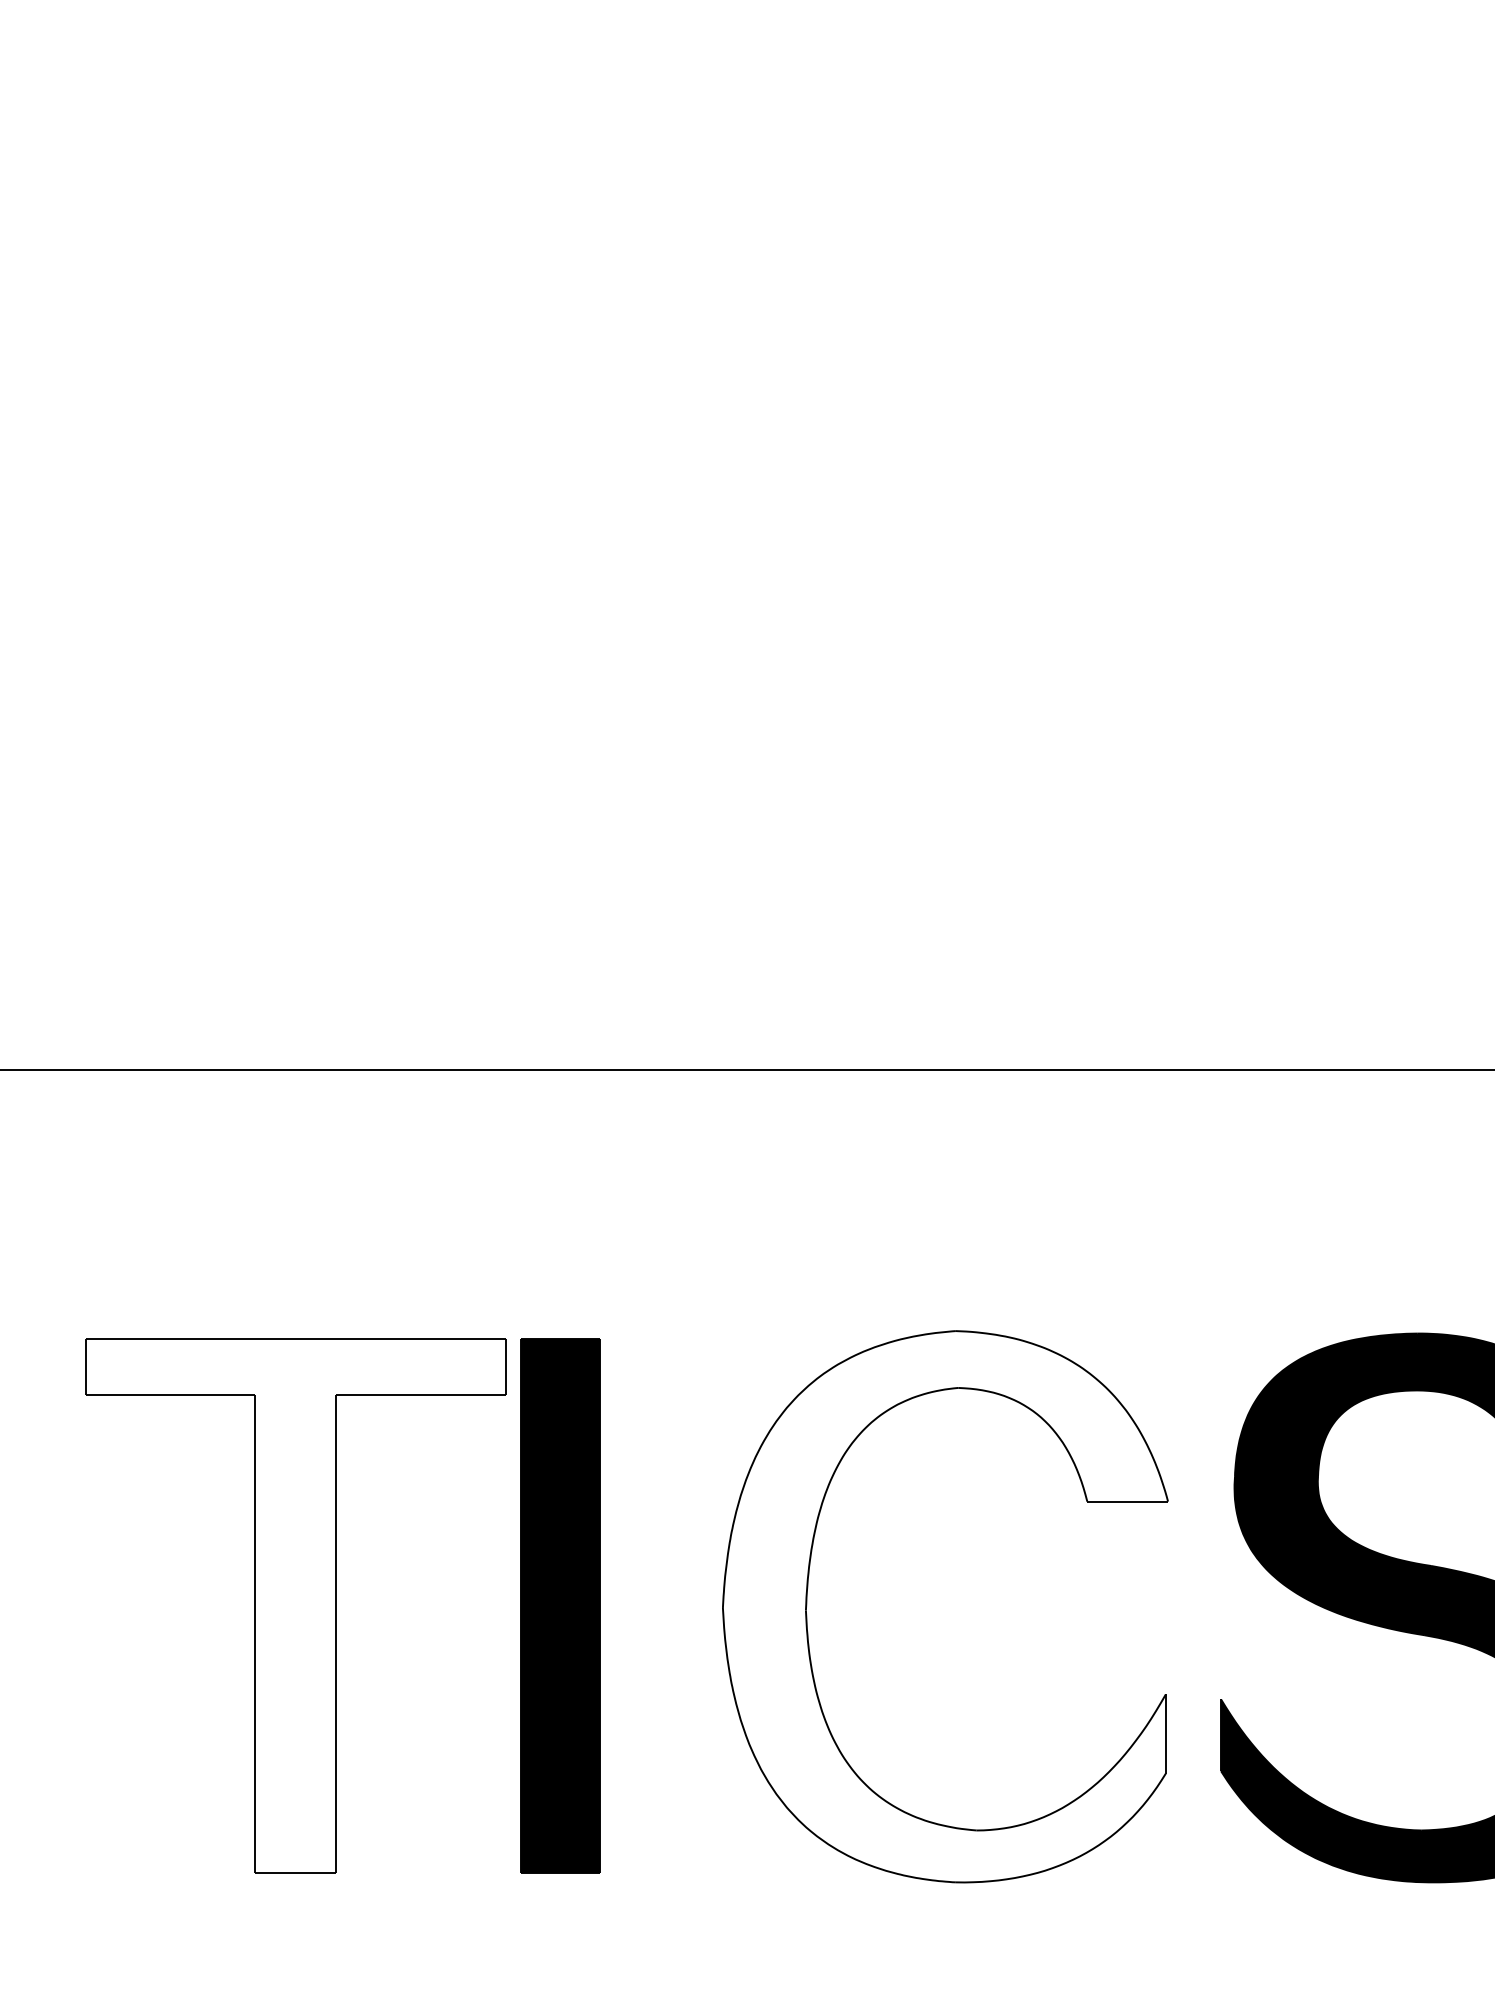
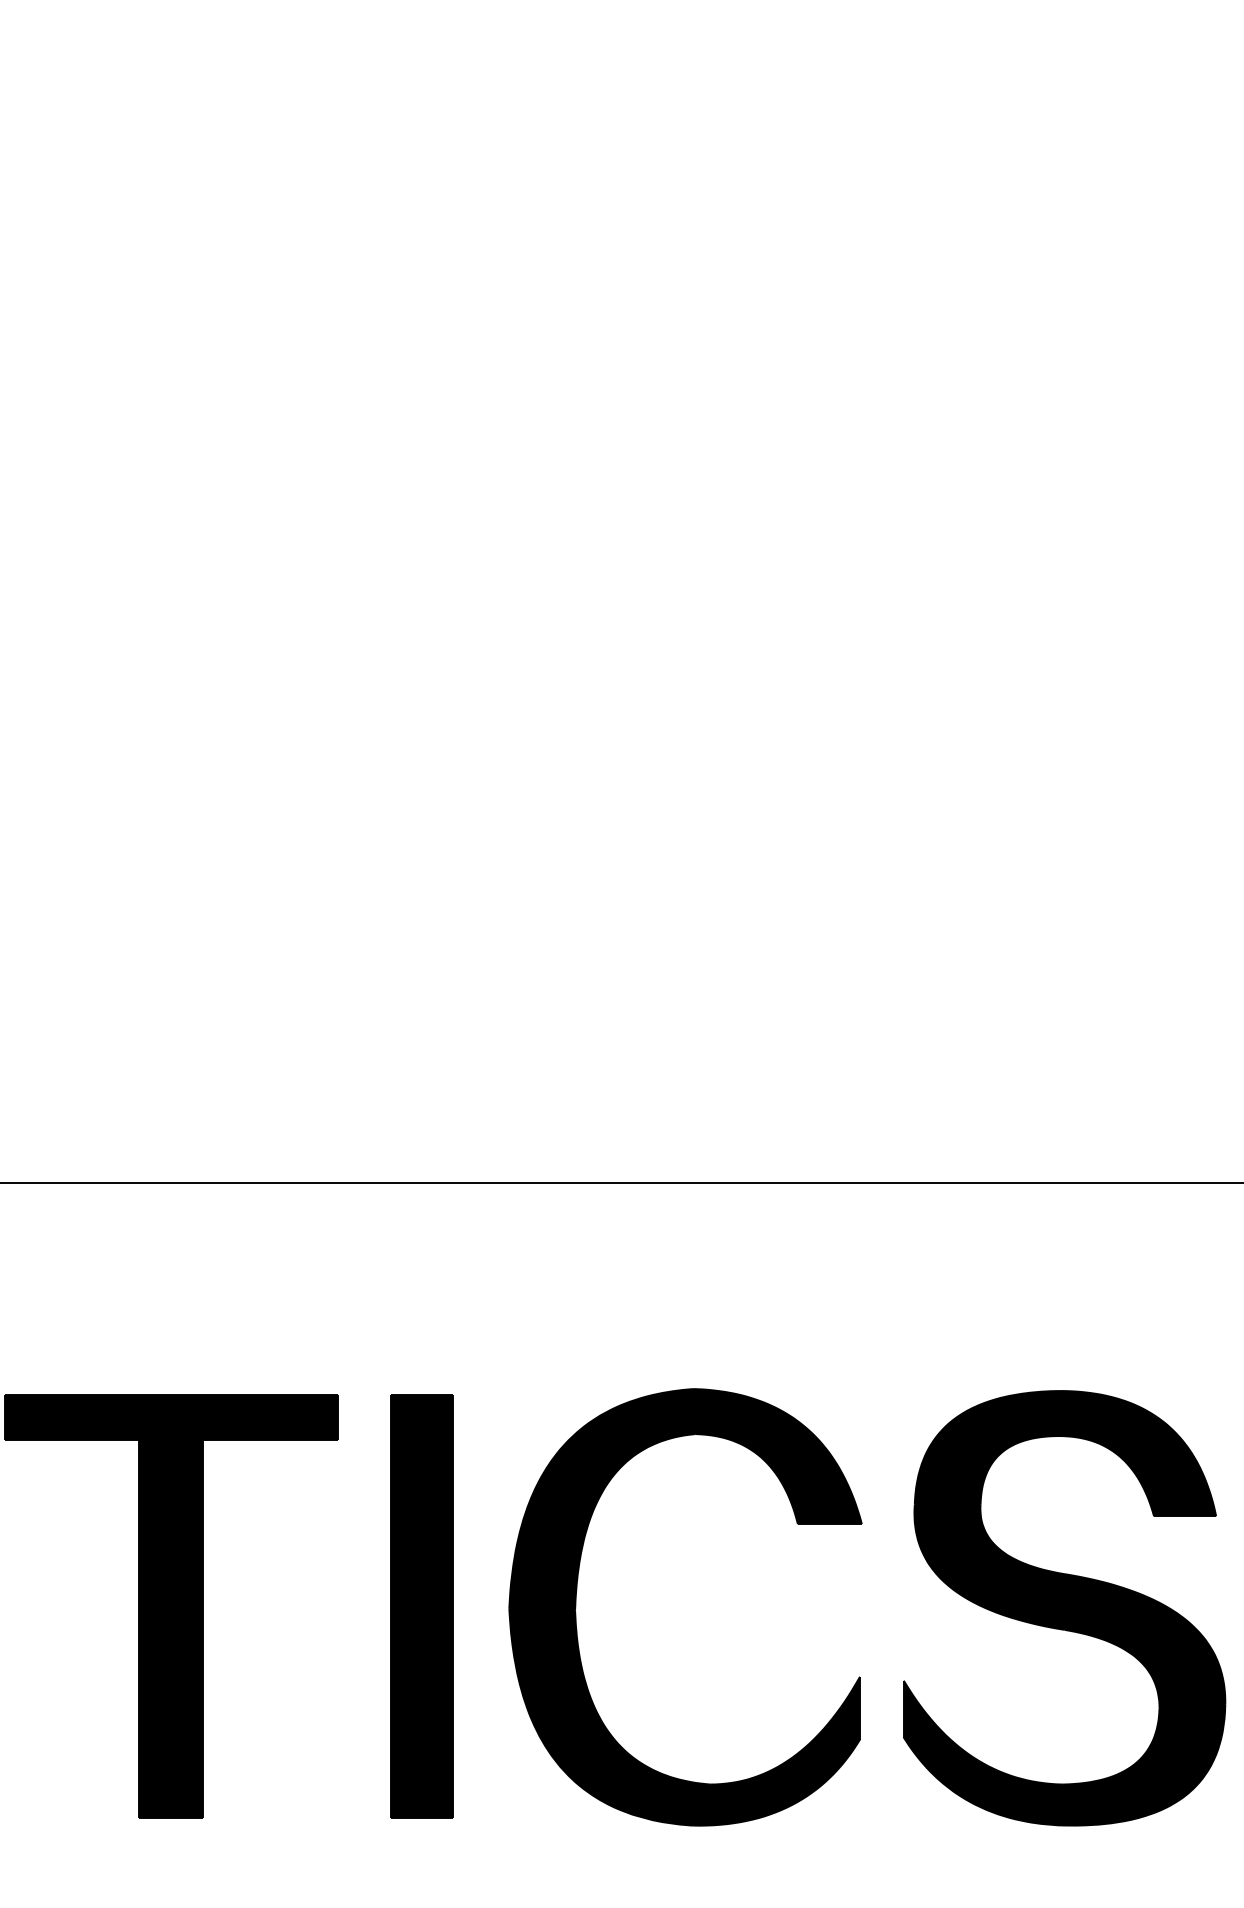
fill: (296, 1604) -> (171, 1605), added
part: (560, 1605) -> (421, 1606), moved
fill: (945, 1606) -> (685, 1607), added

